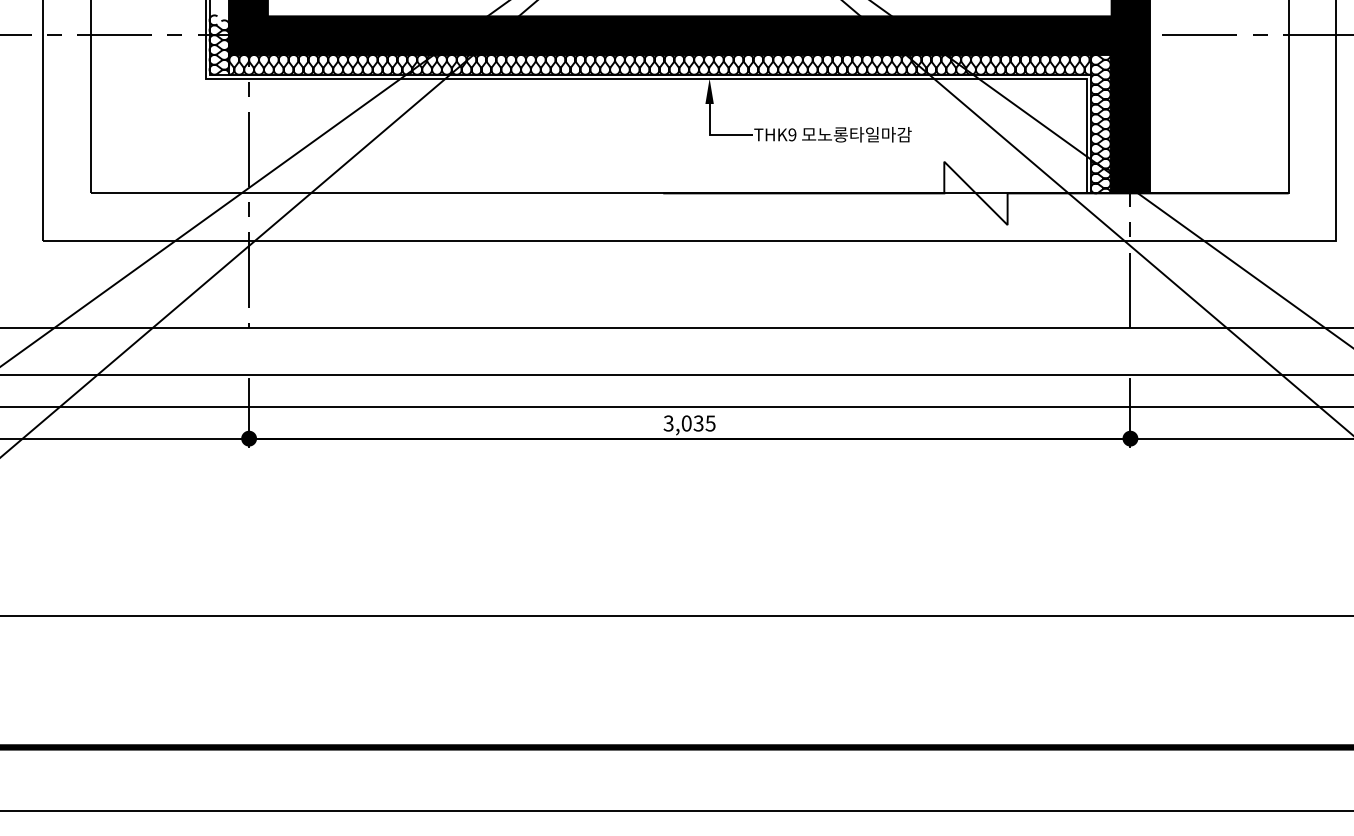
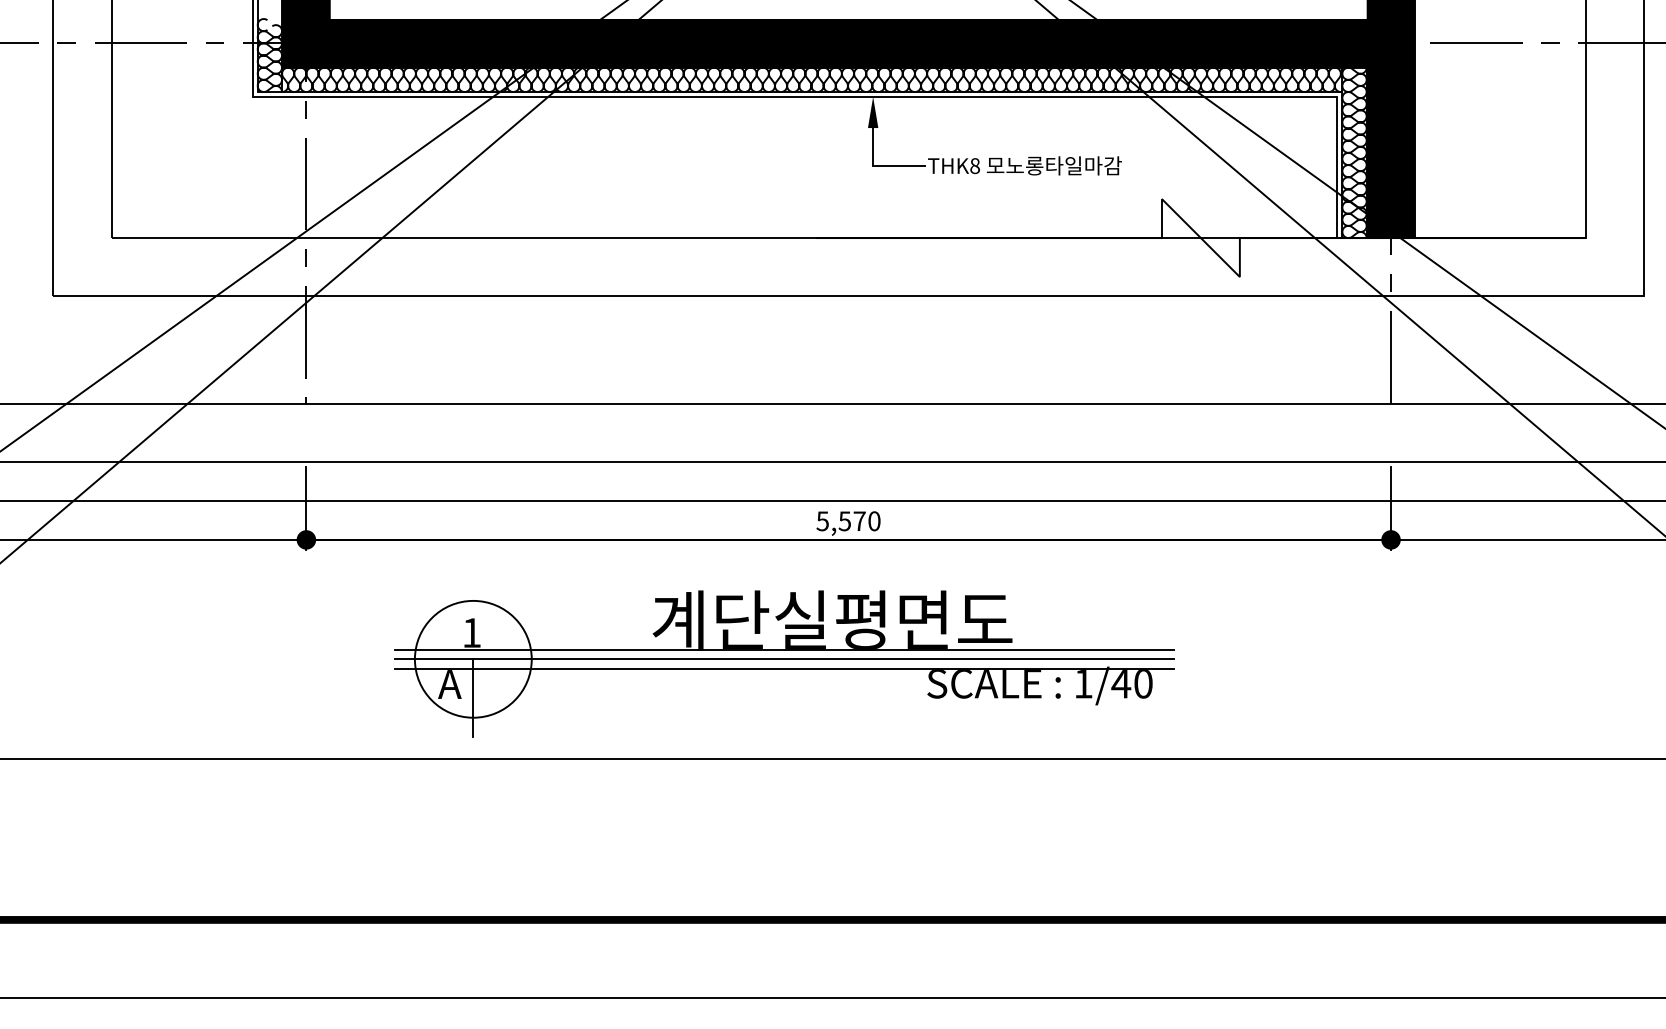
text: (792, 134) -> (975, 165), THK9 -> THK8
text: (689, 423) -> (848, 521), 3,035 -> 5,570
part: (637, 539) -> (784, 664), added

